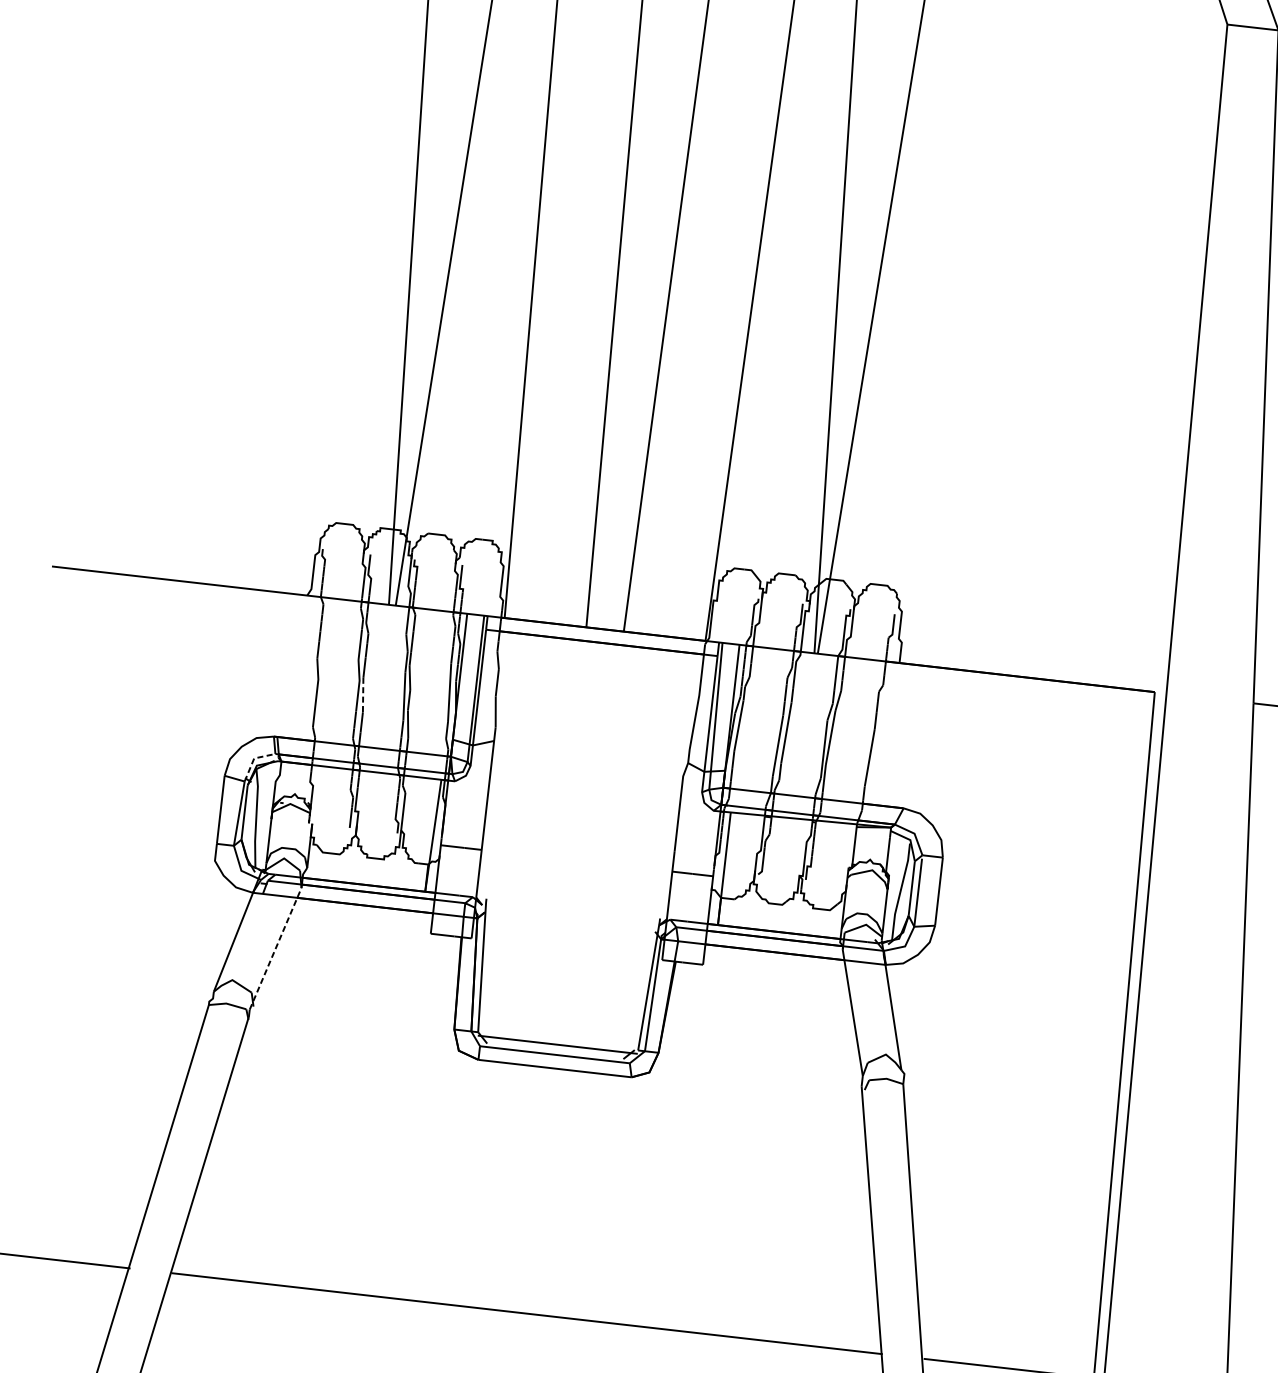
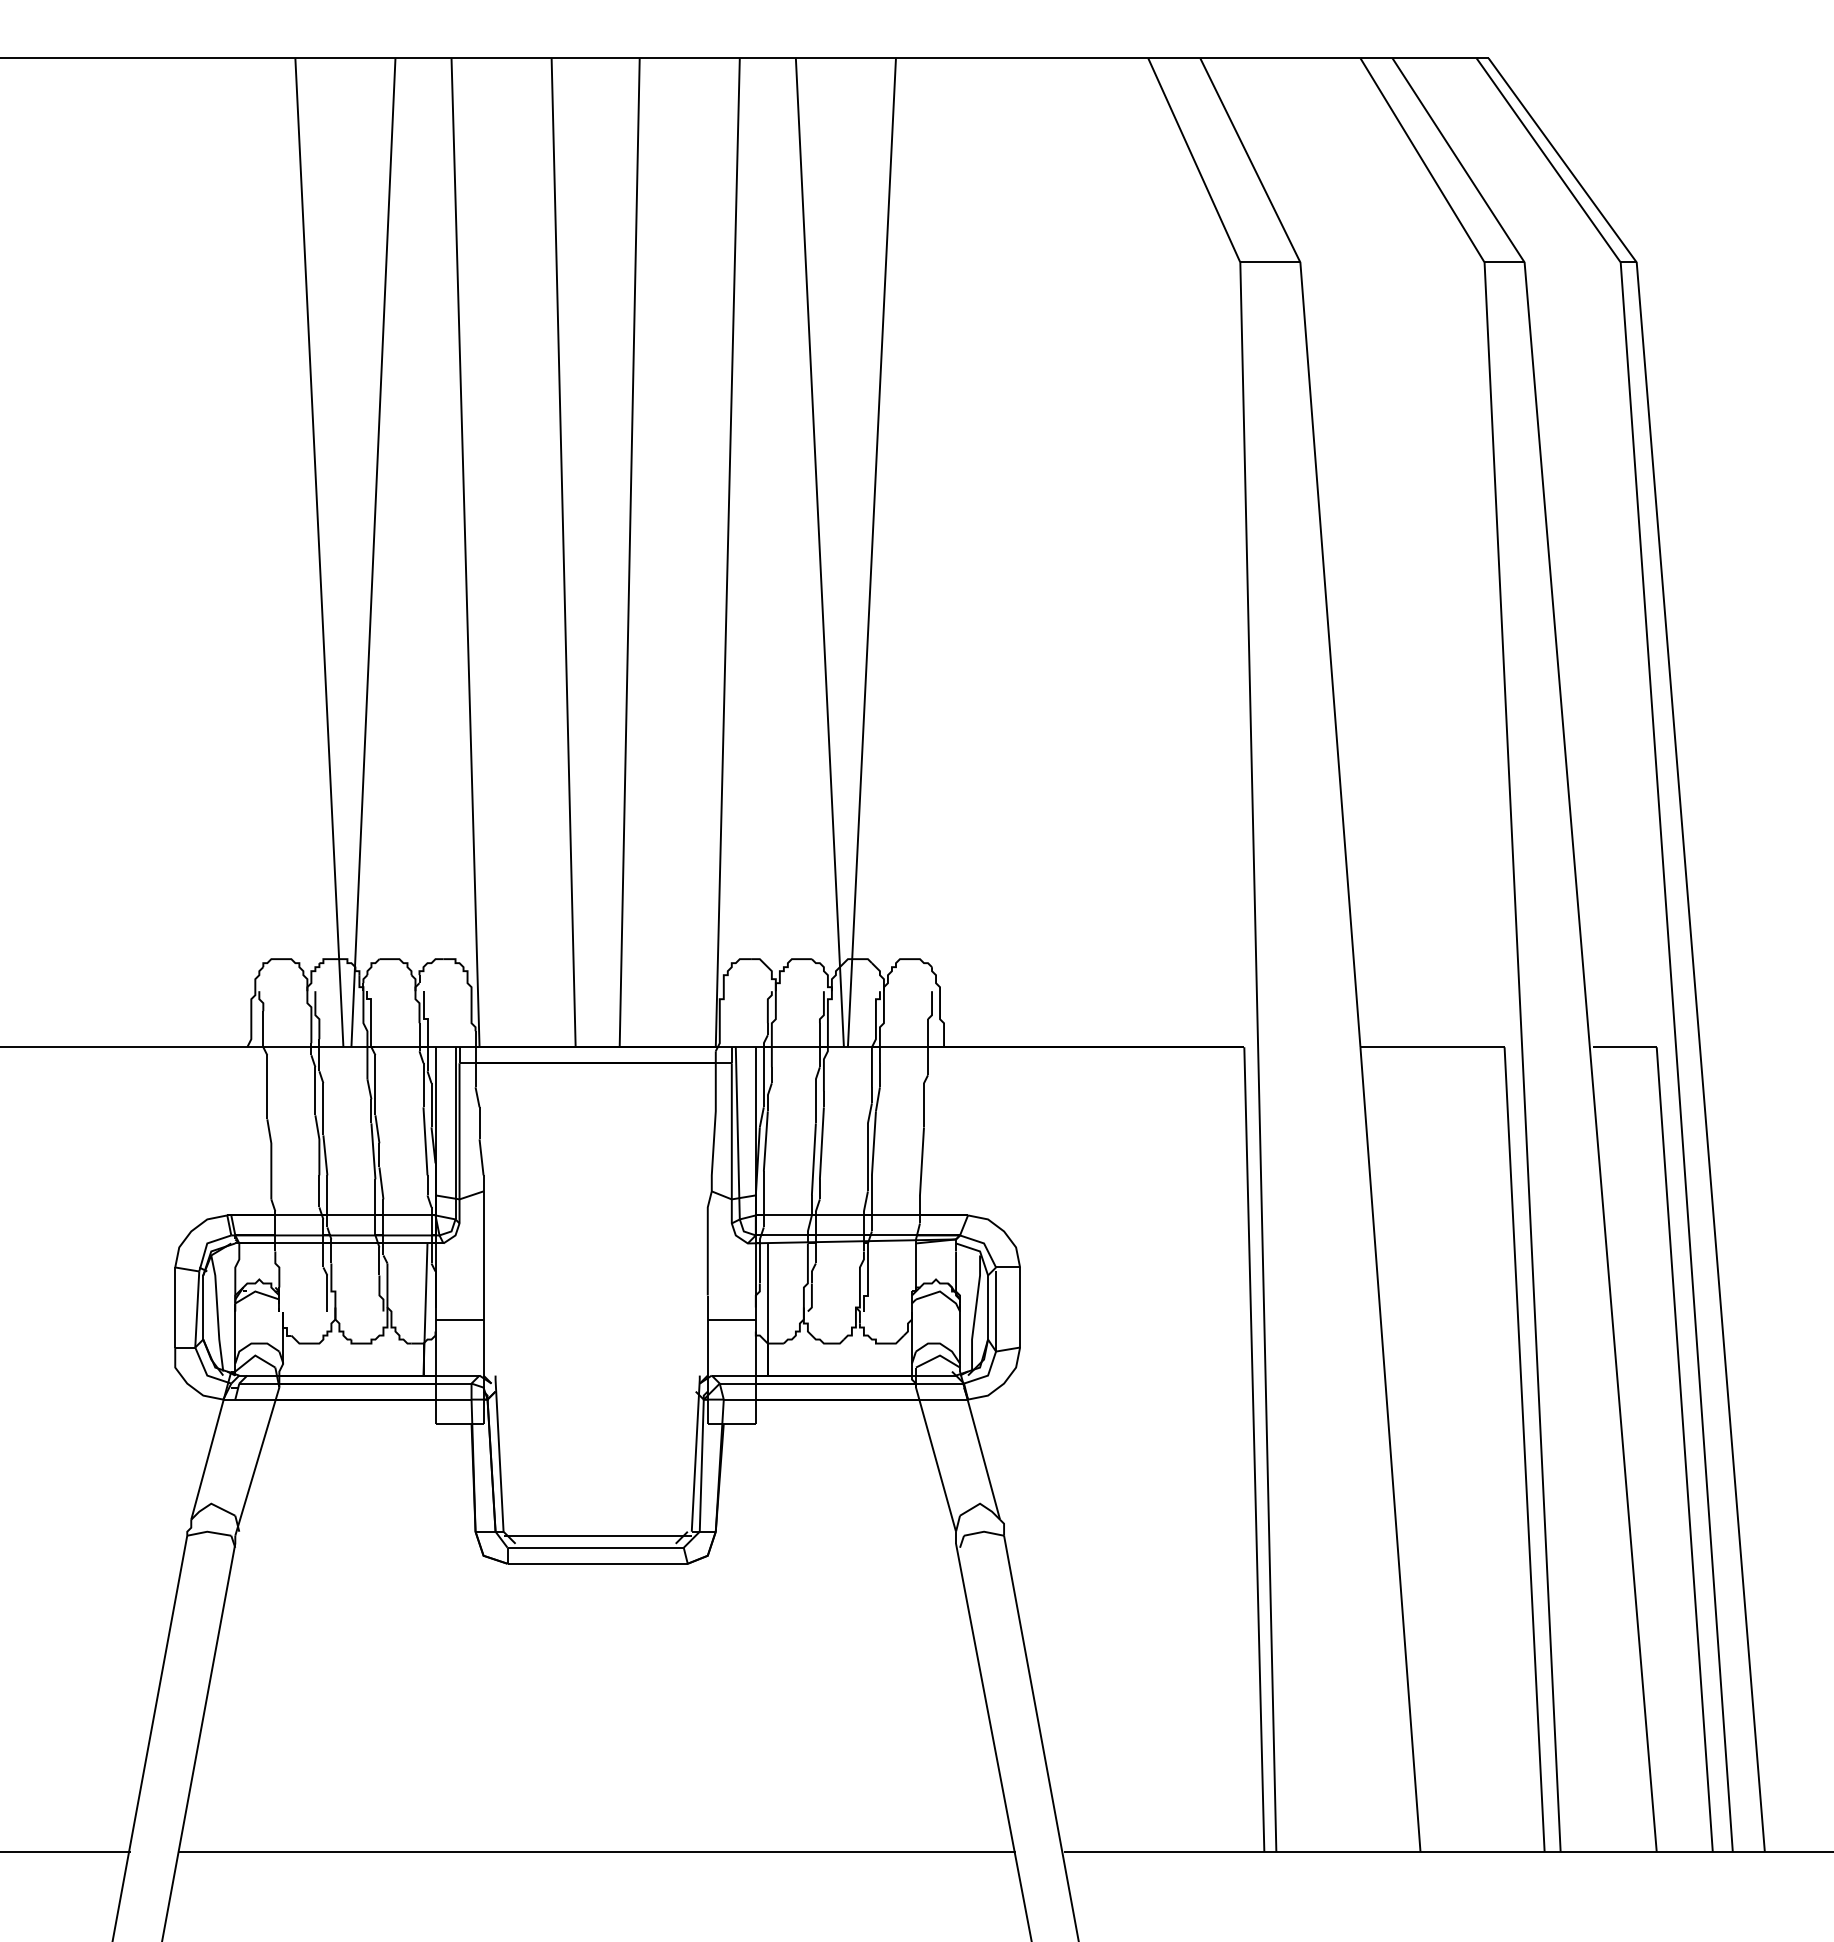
line: (363, 695) -> (325, 1155), dashed -> solid
line: (254, 759) -> (207, 1244), dashed -> solid
line: (275, 948) -> (257, 1461), dashed -> solid

